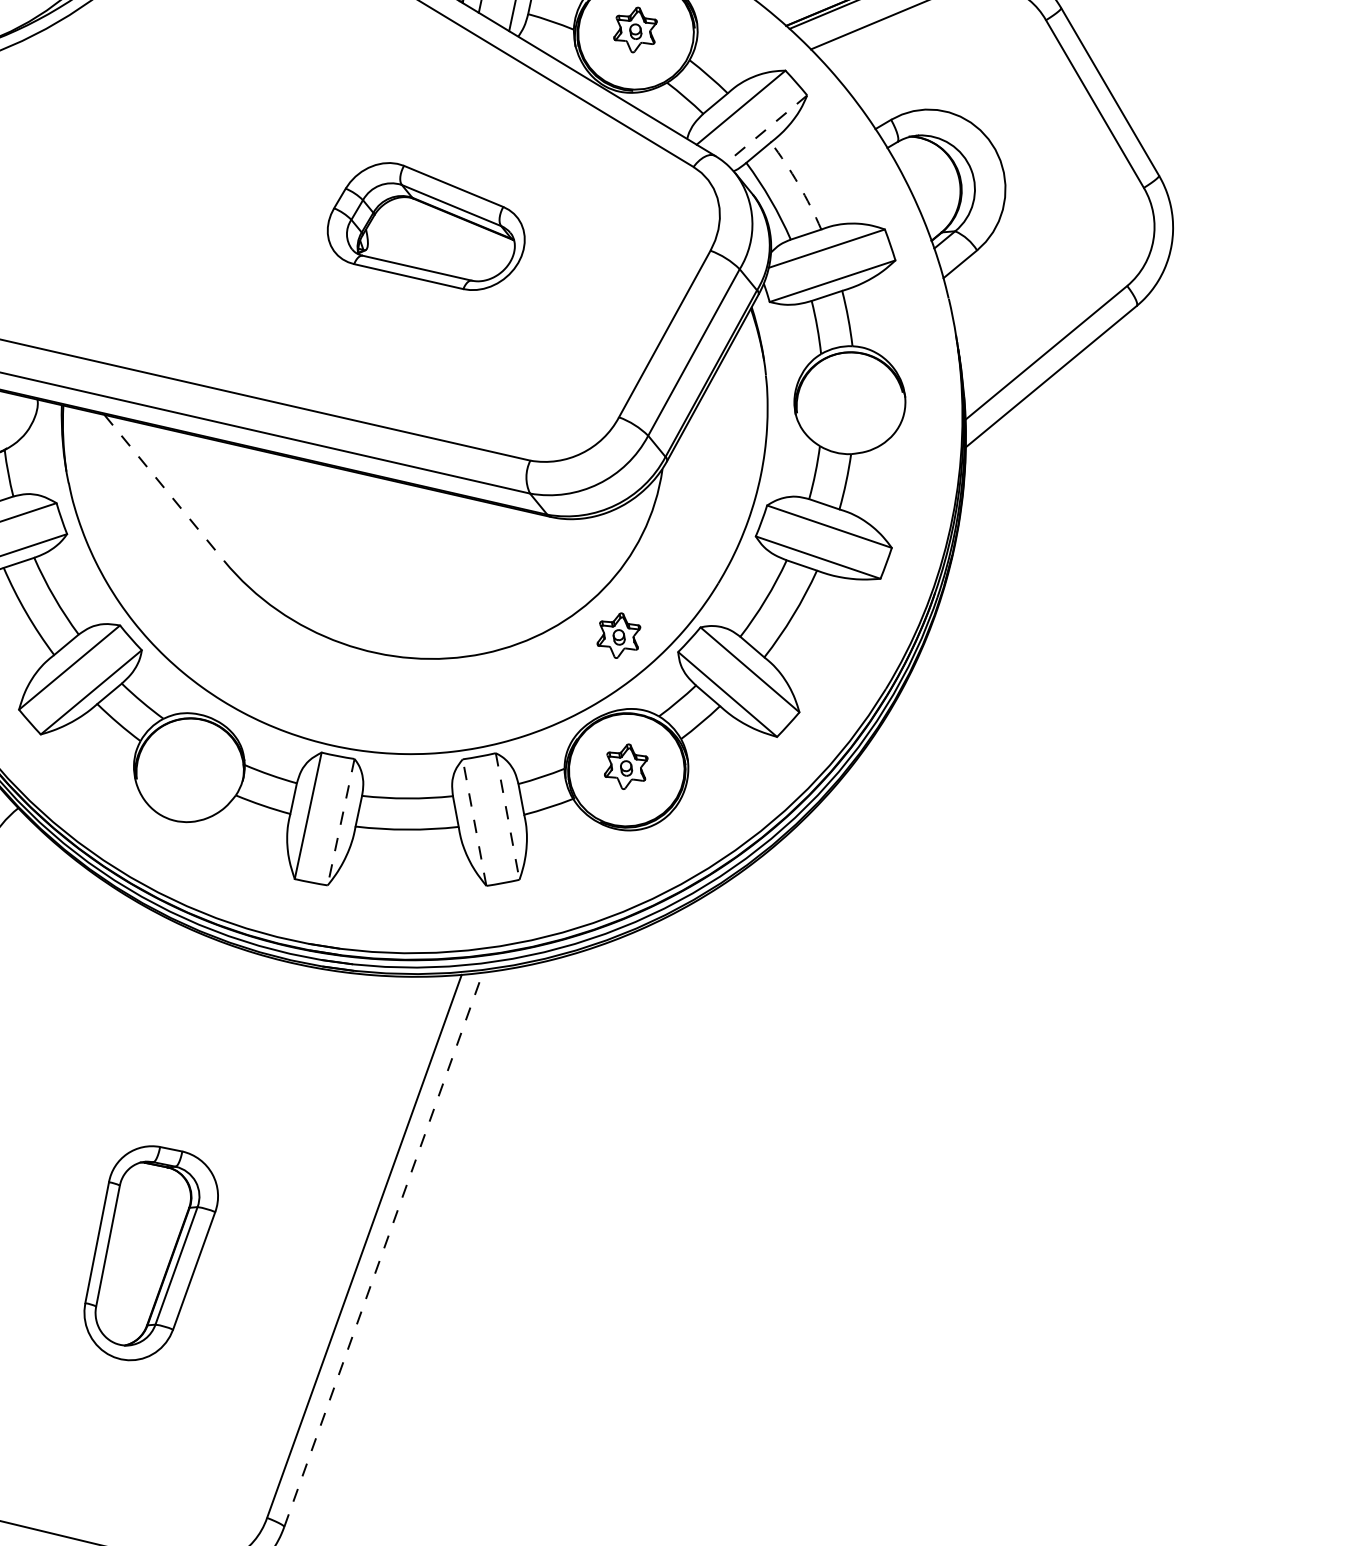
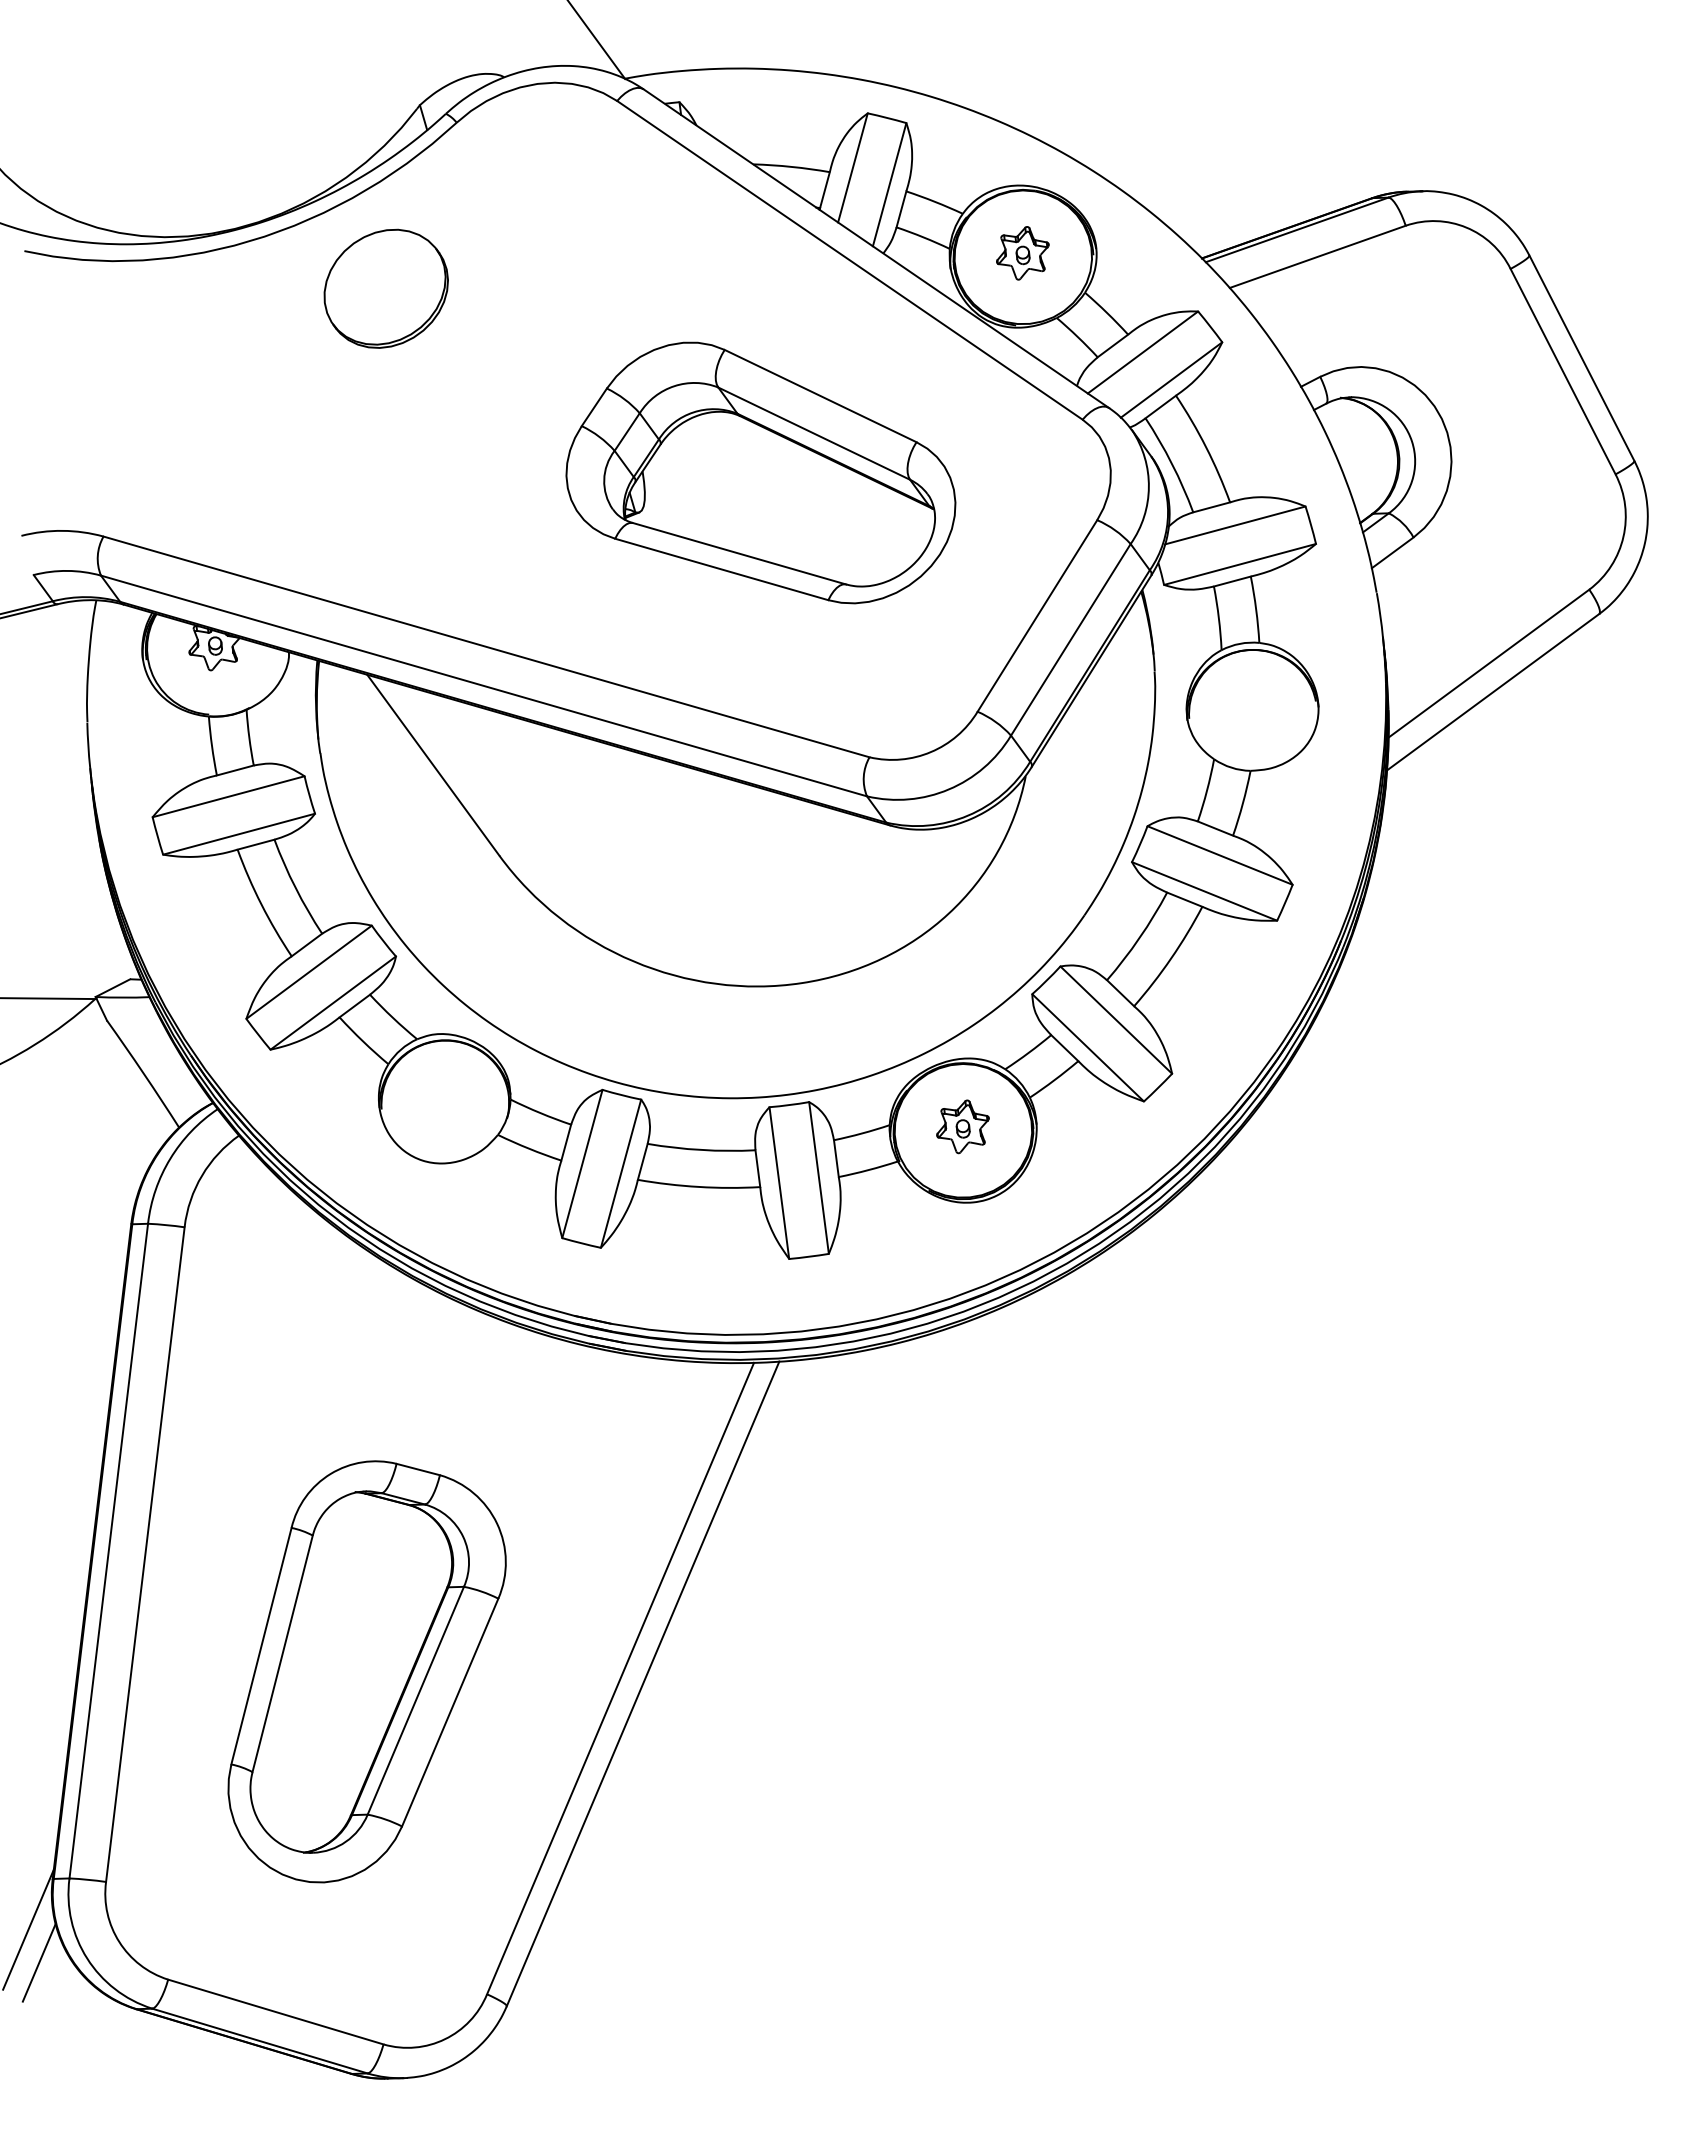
part: (101, 89) -> (385, 288), added
line: (766, 129) -> (1171, 380), dashed -> solid
arc: (798, 184) -> (1206, 447), dashed -> solid
part: (425, 226) -> (760, 472), size x1.67
line: (164, 488) -> (433, 765), dashed -> solid
part: (618, 635) -> (962, 970), removed
line: (508, 816) -> (819, 1178), dashed -> solid
line: (341, 821) -> (621, 1173), dashed -> solid
line: (474, 822) -> (779, 1183), dashed -> solid
line: (383, 1249) -> (643, 1683), dashed -> solid
part: (150, 1252) -> (366, 1671), size x1.67

